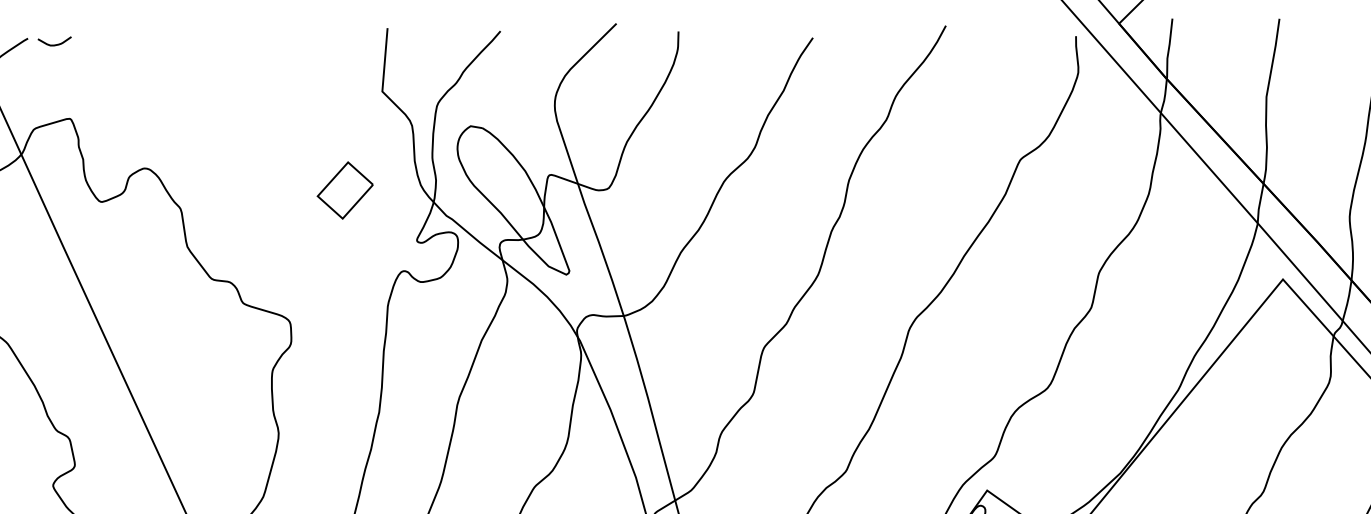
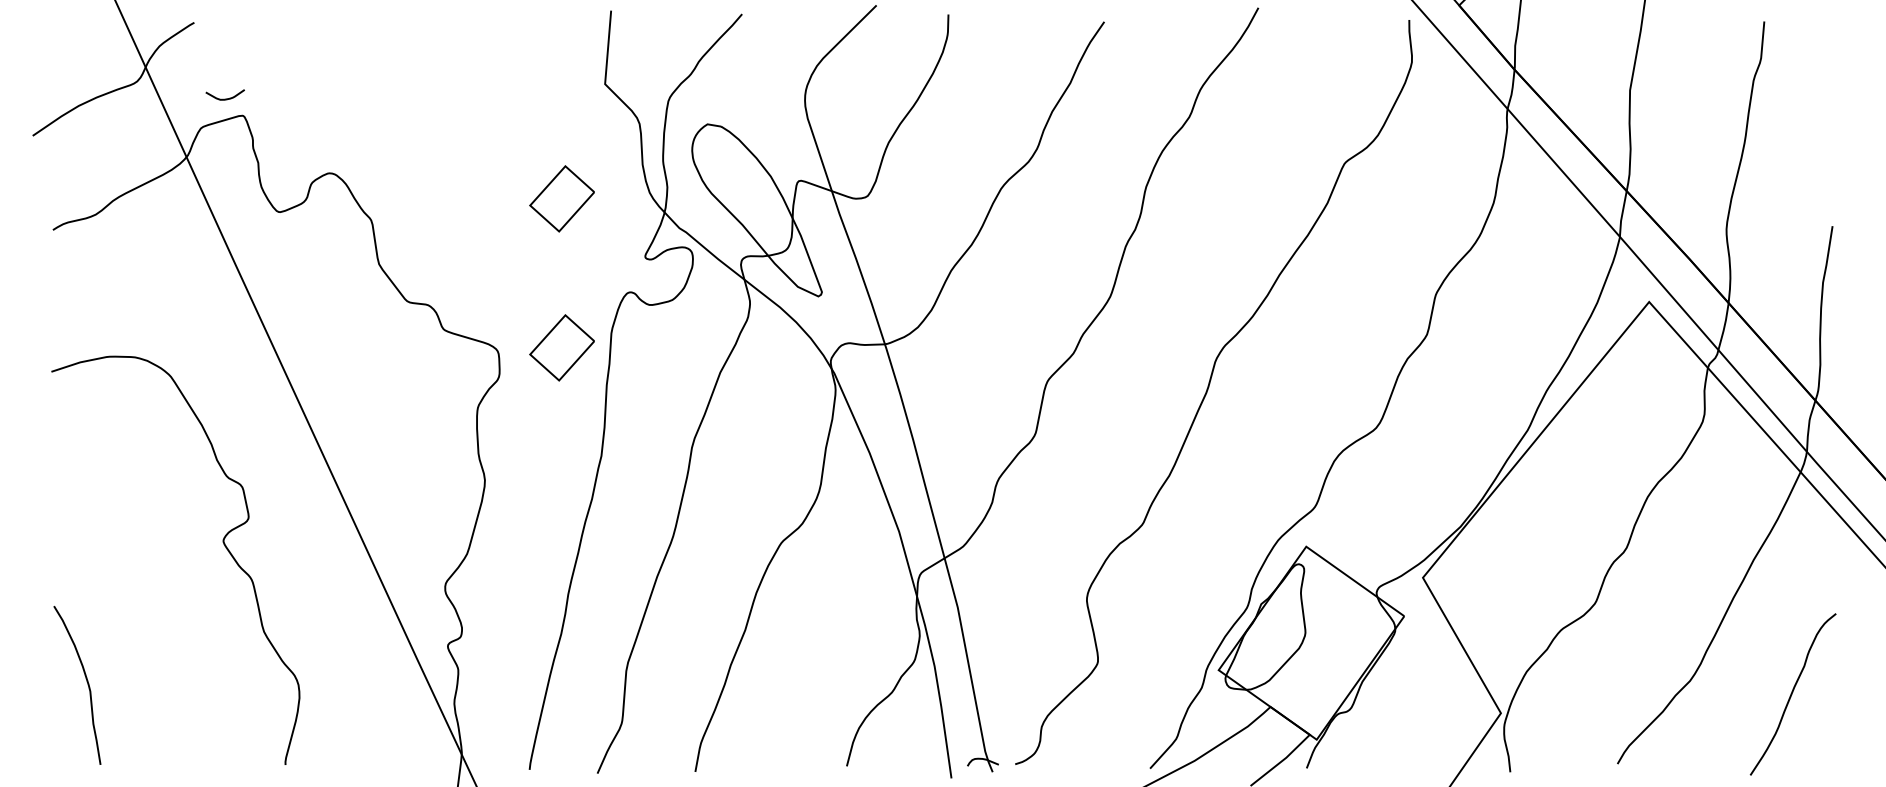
curve: (54, 44) -> (224, 98), moved
part: (344, 318) -> (561, 347), added

